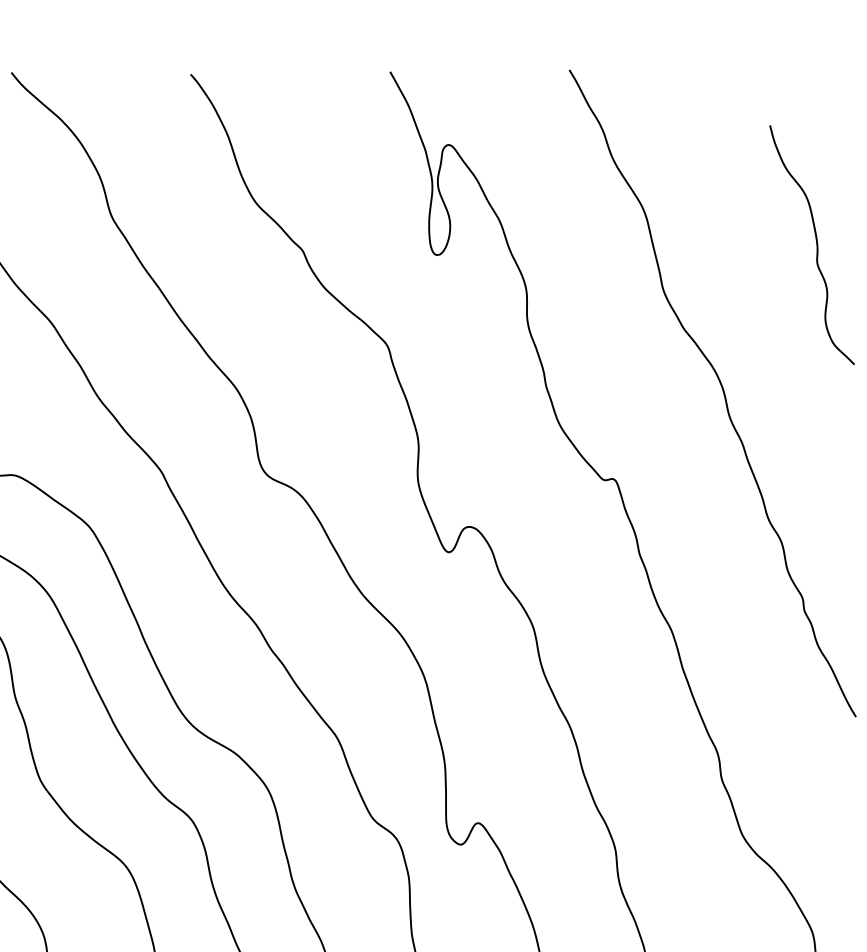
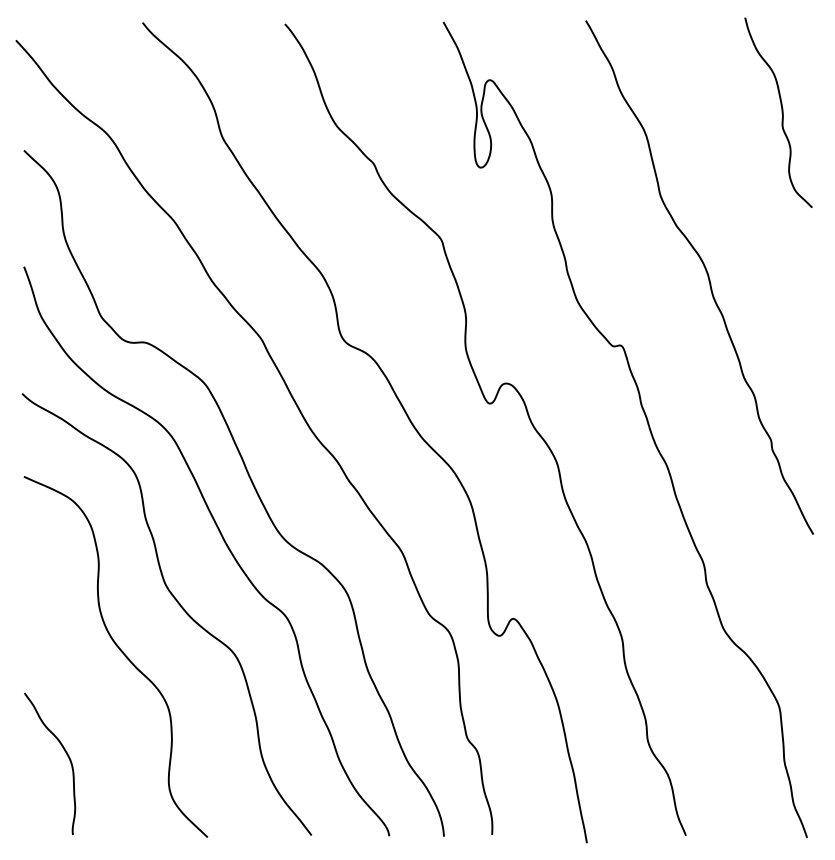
curve: (815, 244) -> (781, 112), moved

